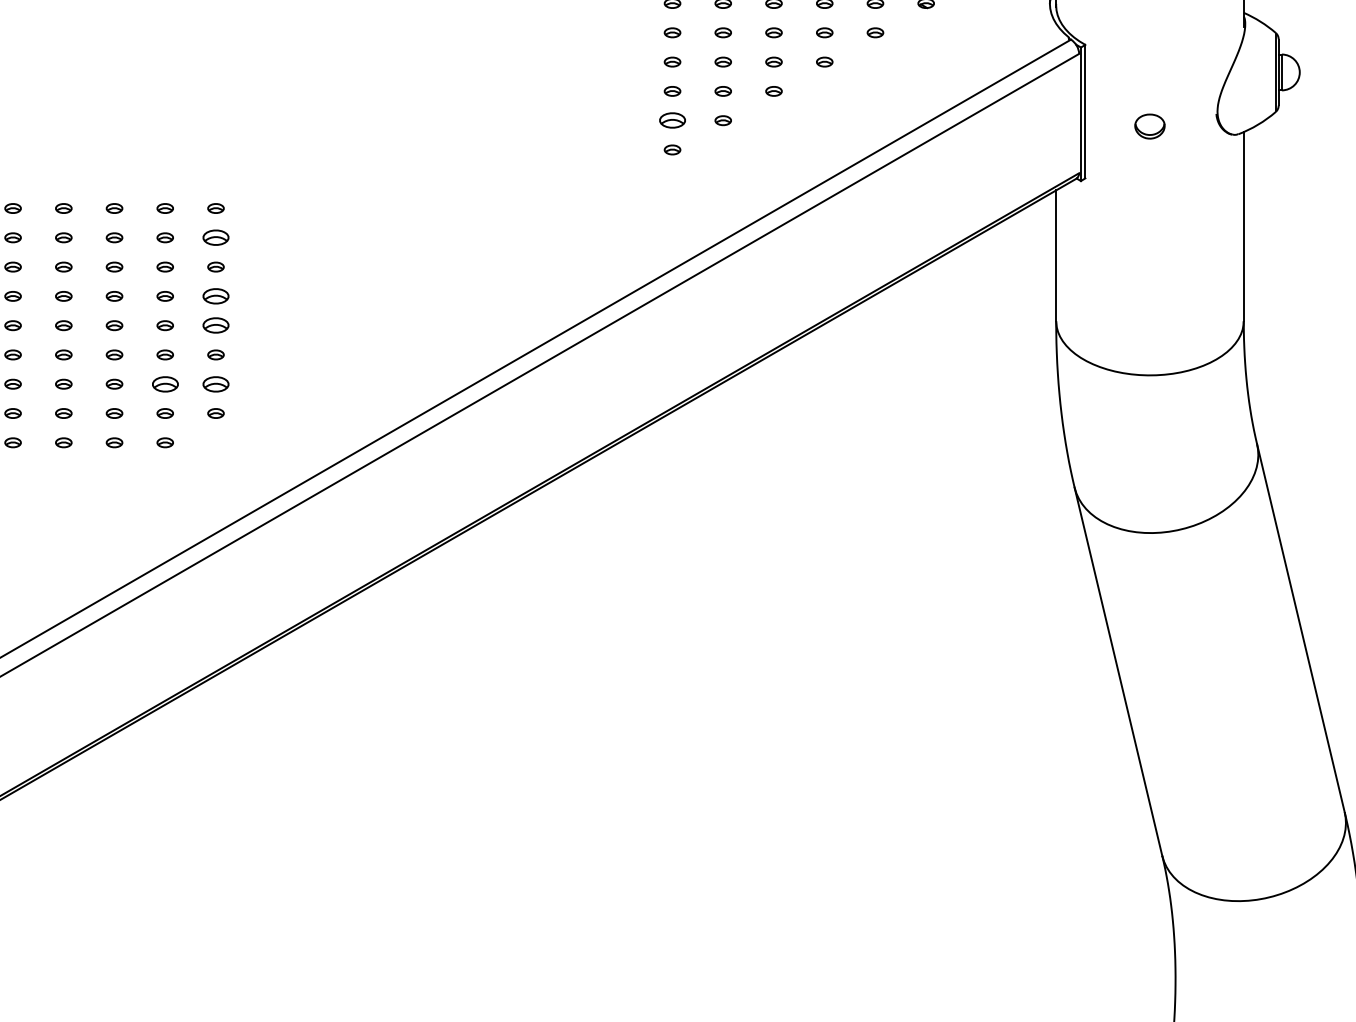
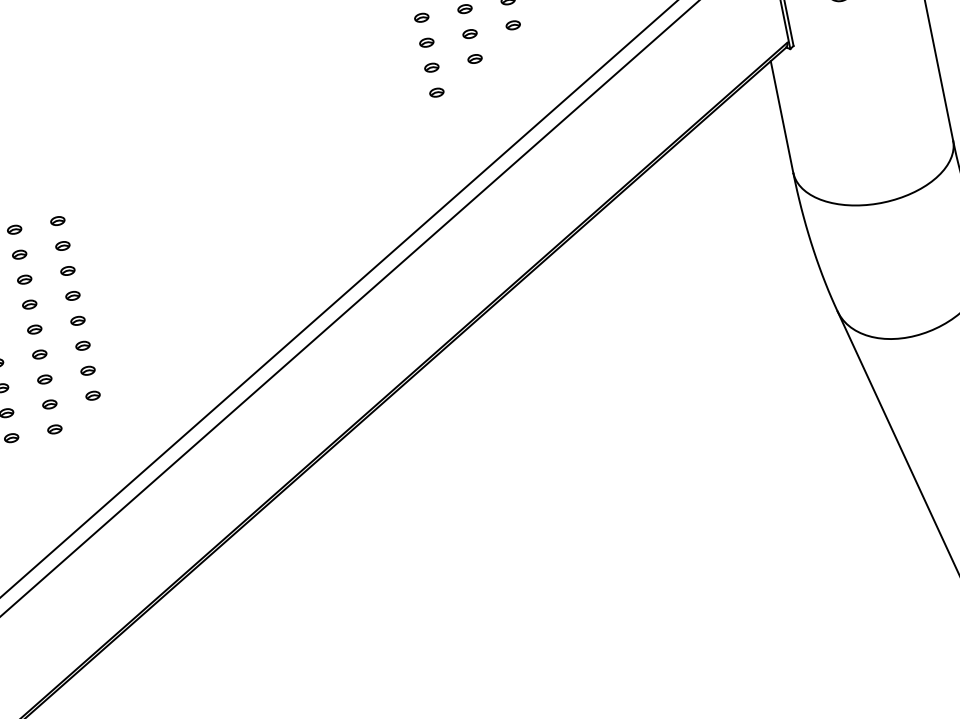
part: (672, 120) -> (431, 67), size x0.62
part: (215, 237) -> (62, 245), size x0.62
part: (215, 296) -> (72, 296), size x0.62
part: (215, 325) -> (77, 320), size x0.62
part: (164, 383) -> (44, 379), size x0.62
part: (215, 383) -> (87, 370), size x0.62

